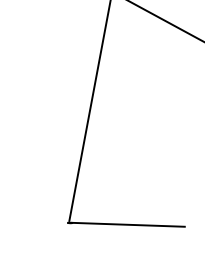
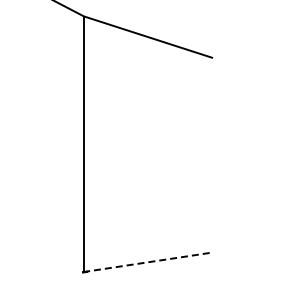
line: (128, 224) -> (147, 262), solid -> dashed

